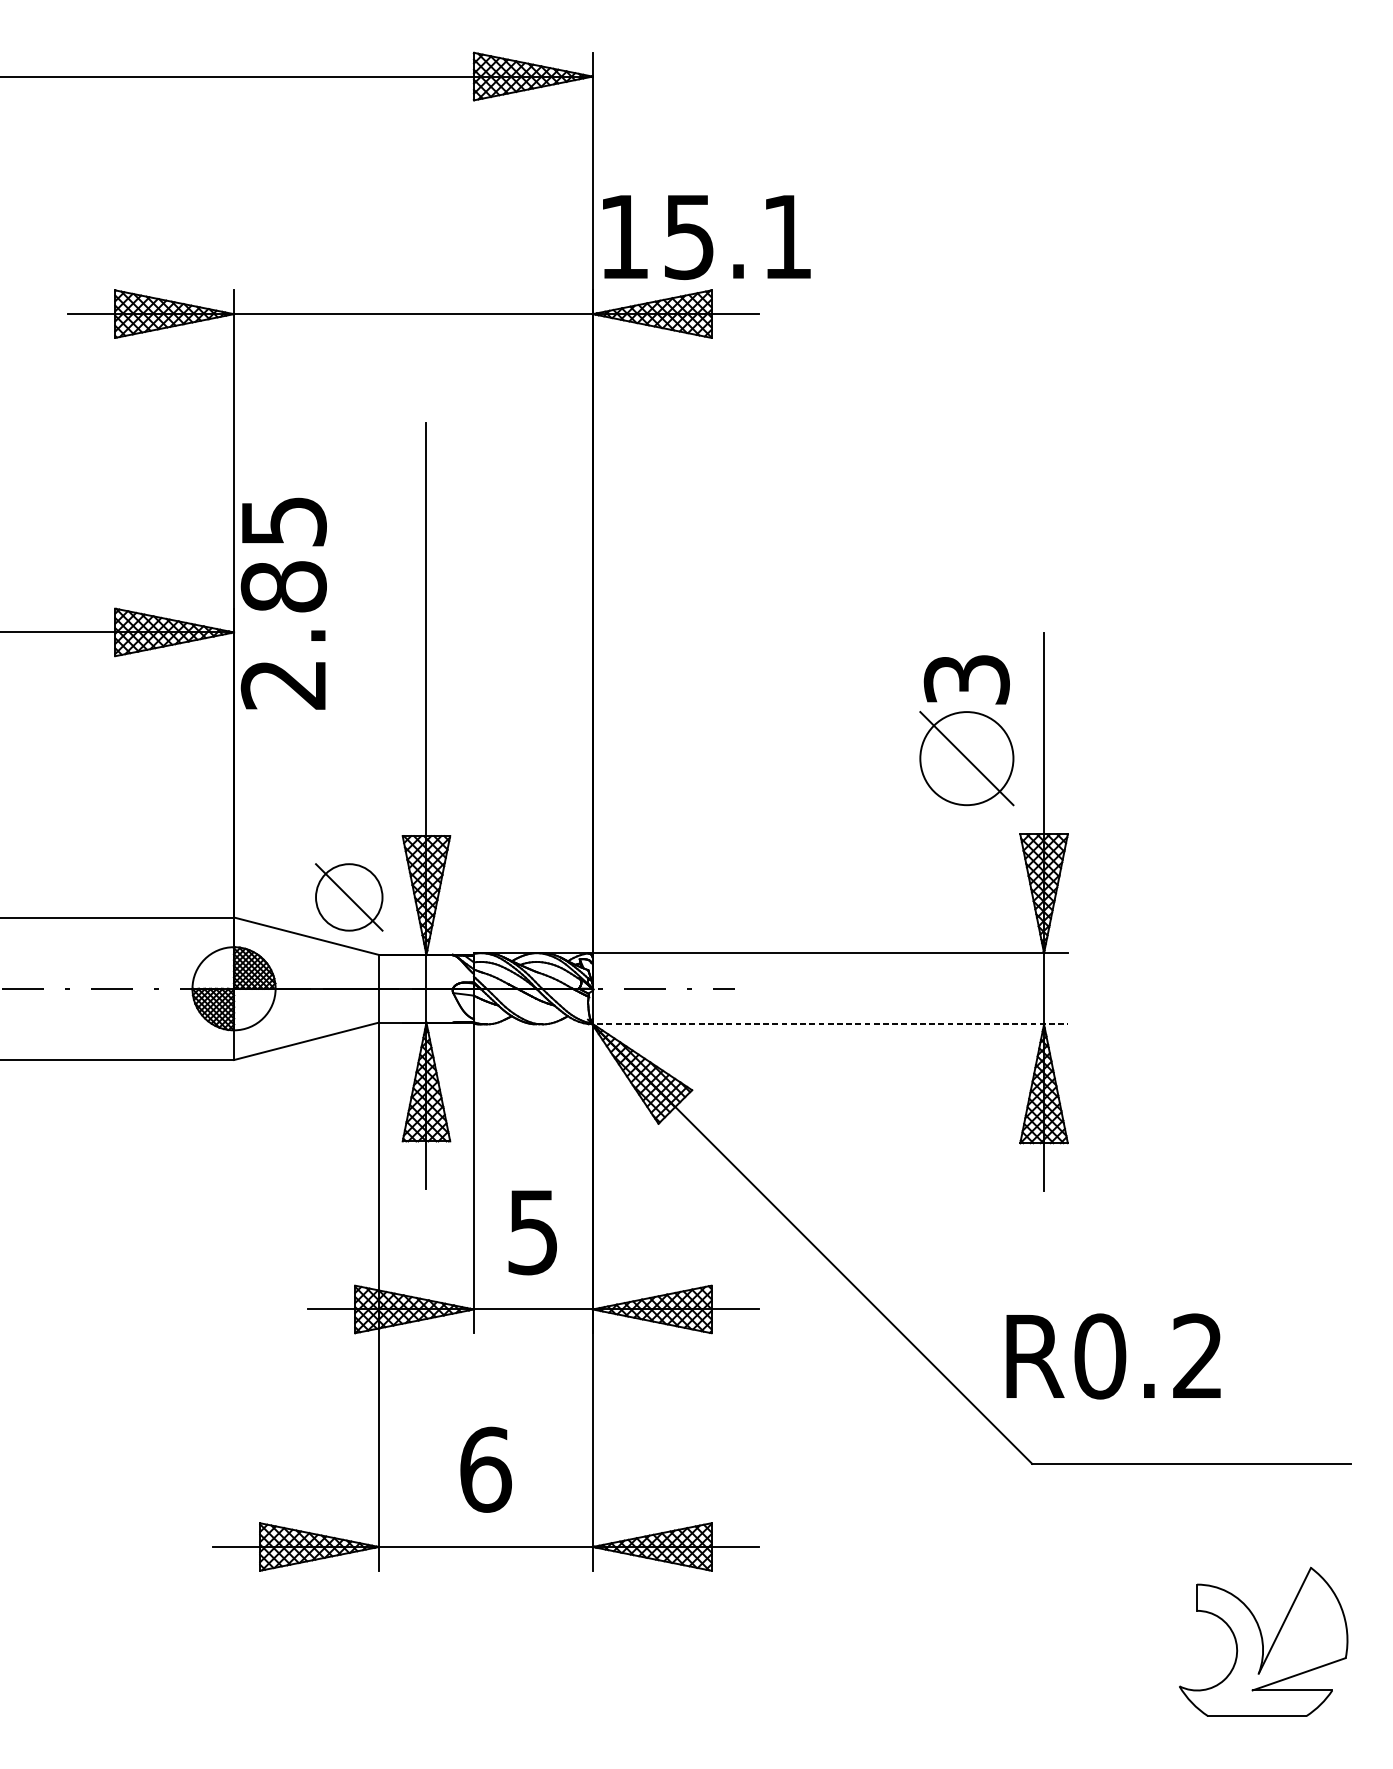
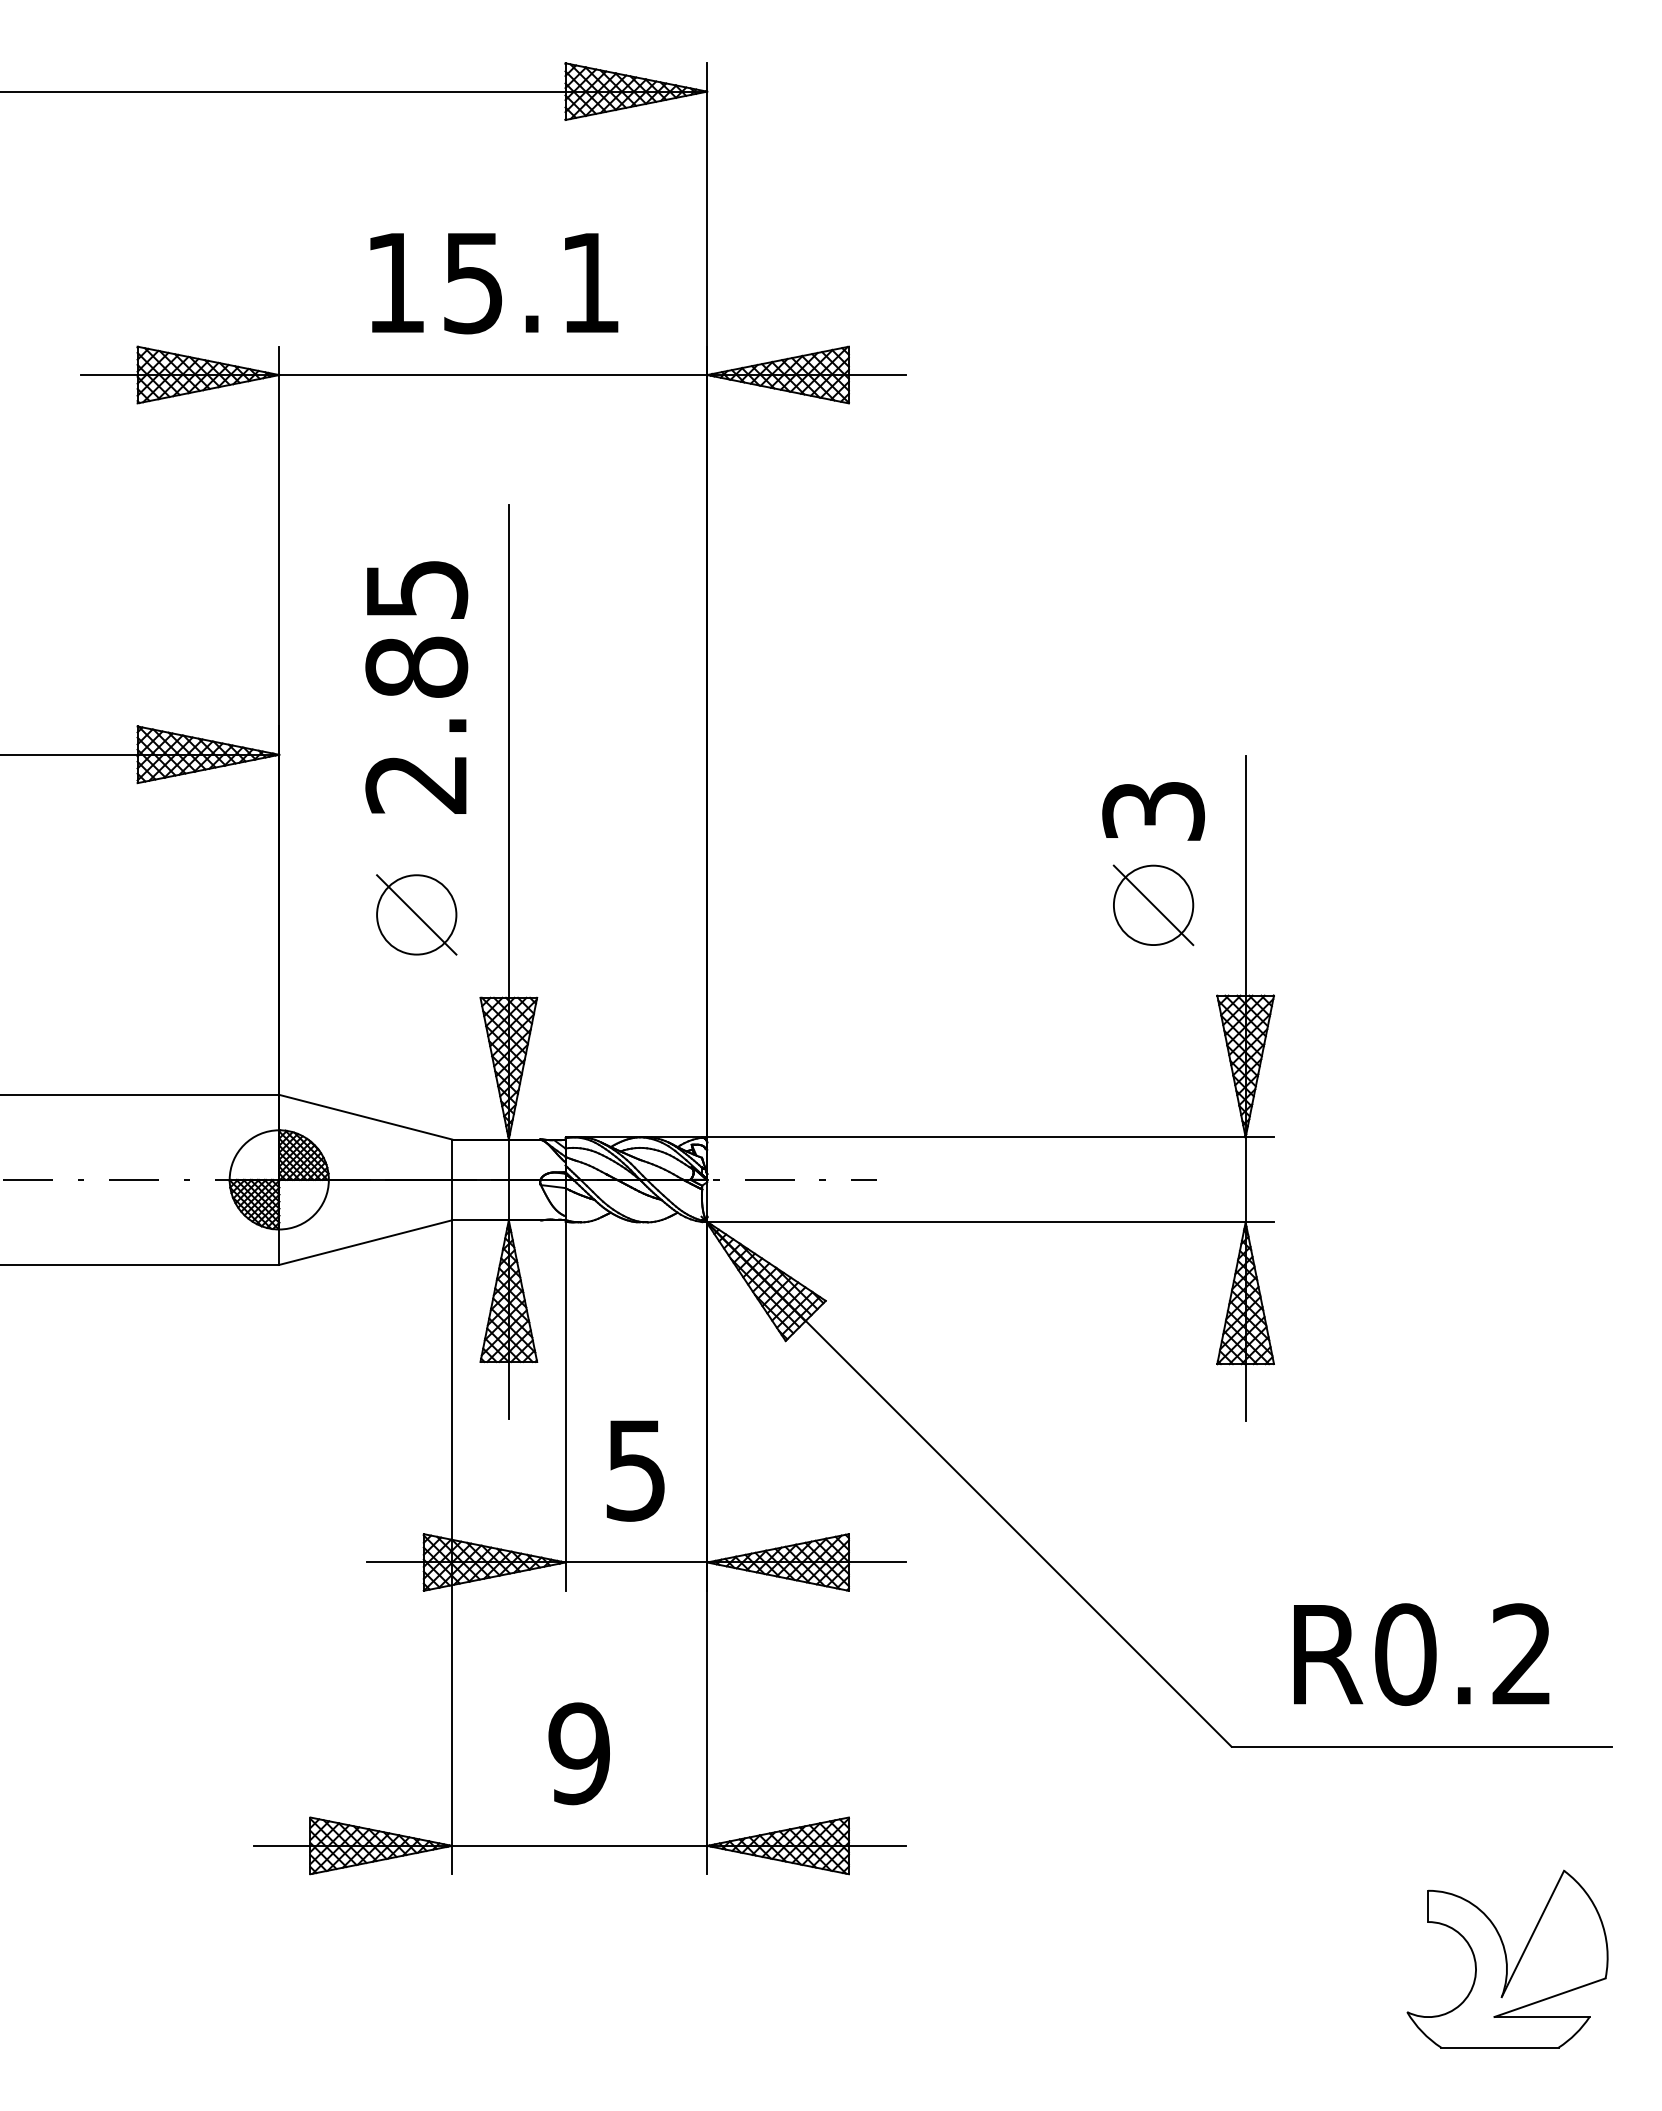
text: (706, 237) -> (494, 283), moved
text: (283, 603) -> (416, 687), moved
part: (966, 758) -> (1153, 905), size x0.71
part: (349, 897) -> (416, 914), moved
line: (828, 1024) -> (988, 1222), dashed -> solid
text: (1113, 1356) -> (1421, 1654), moved
text: (485, 1469) -> (579, 1753), 6 -> 9

